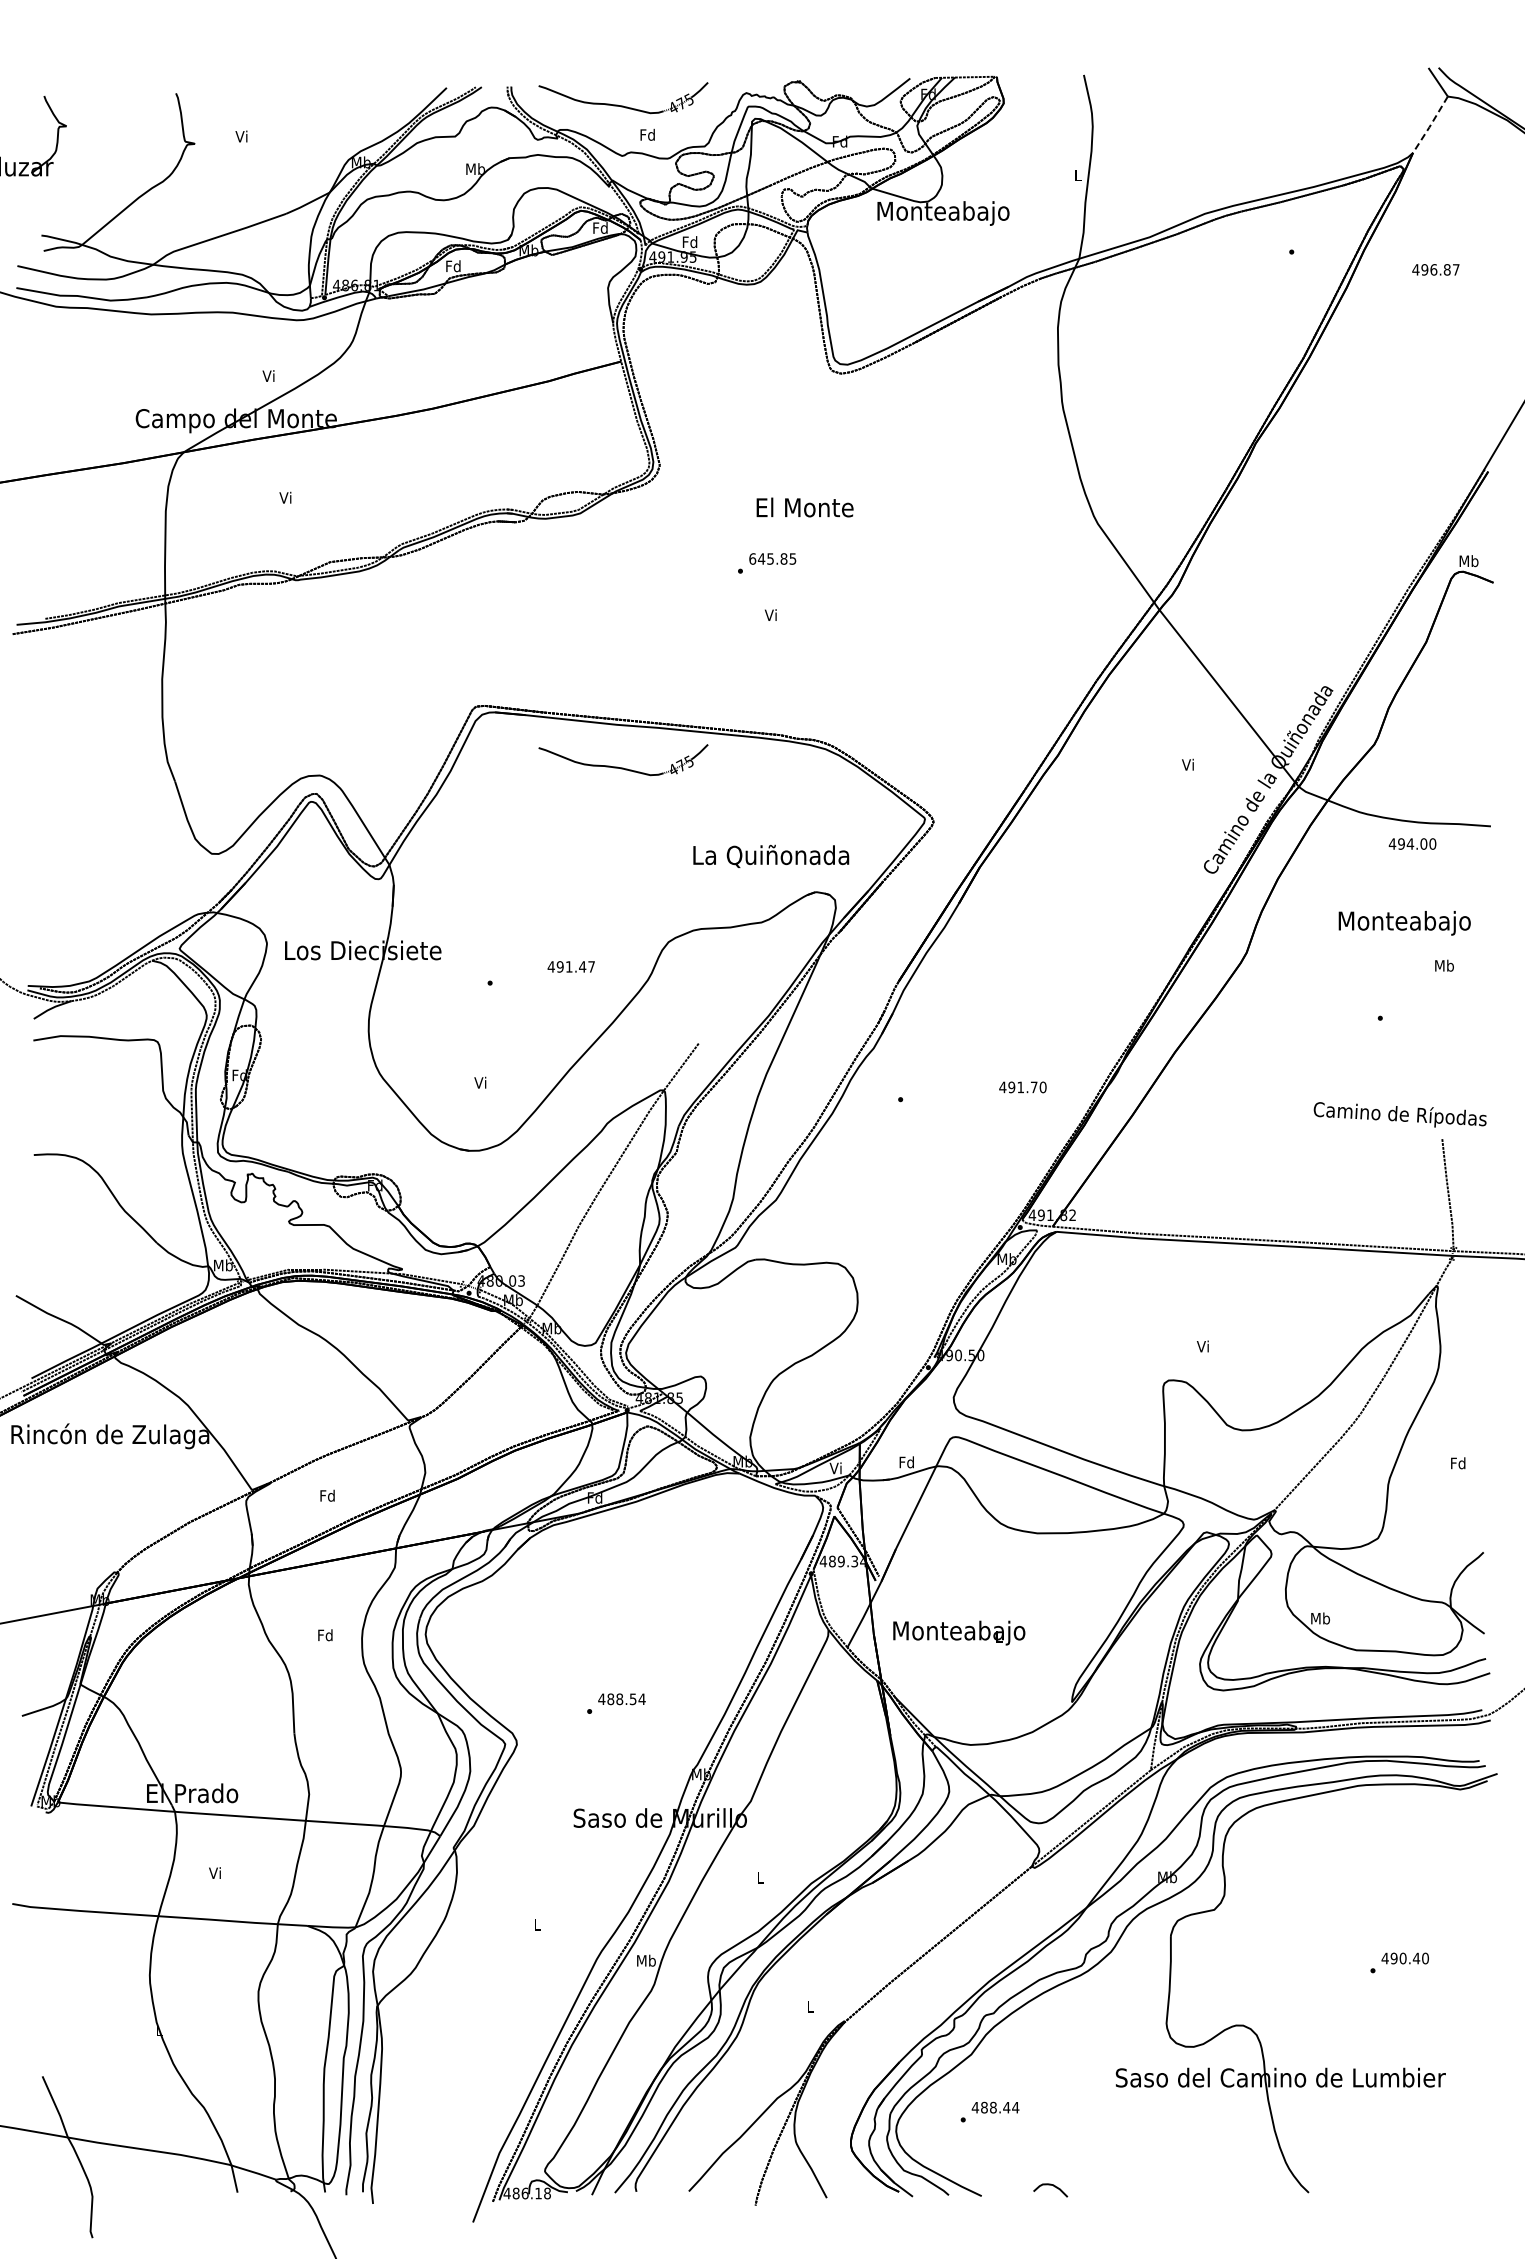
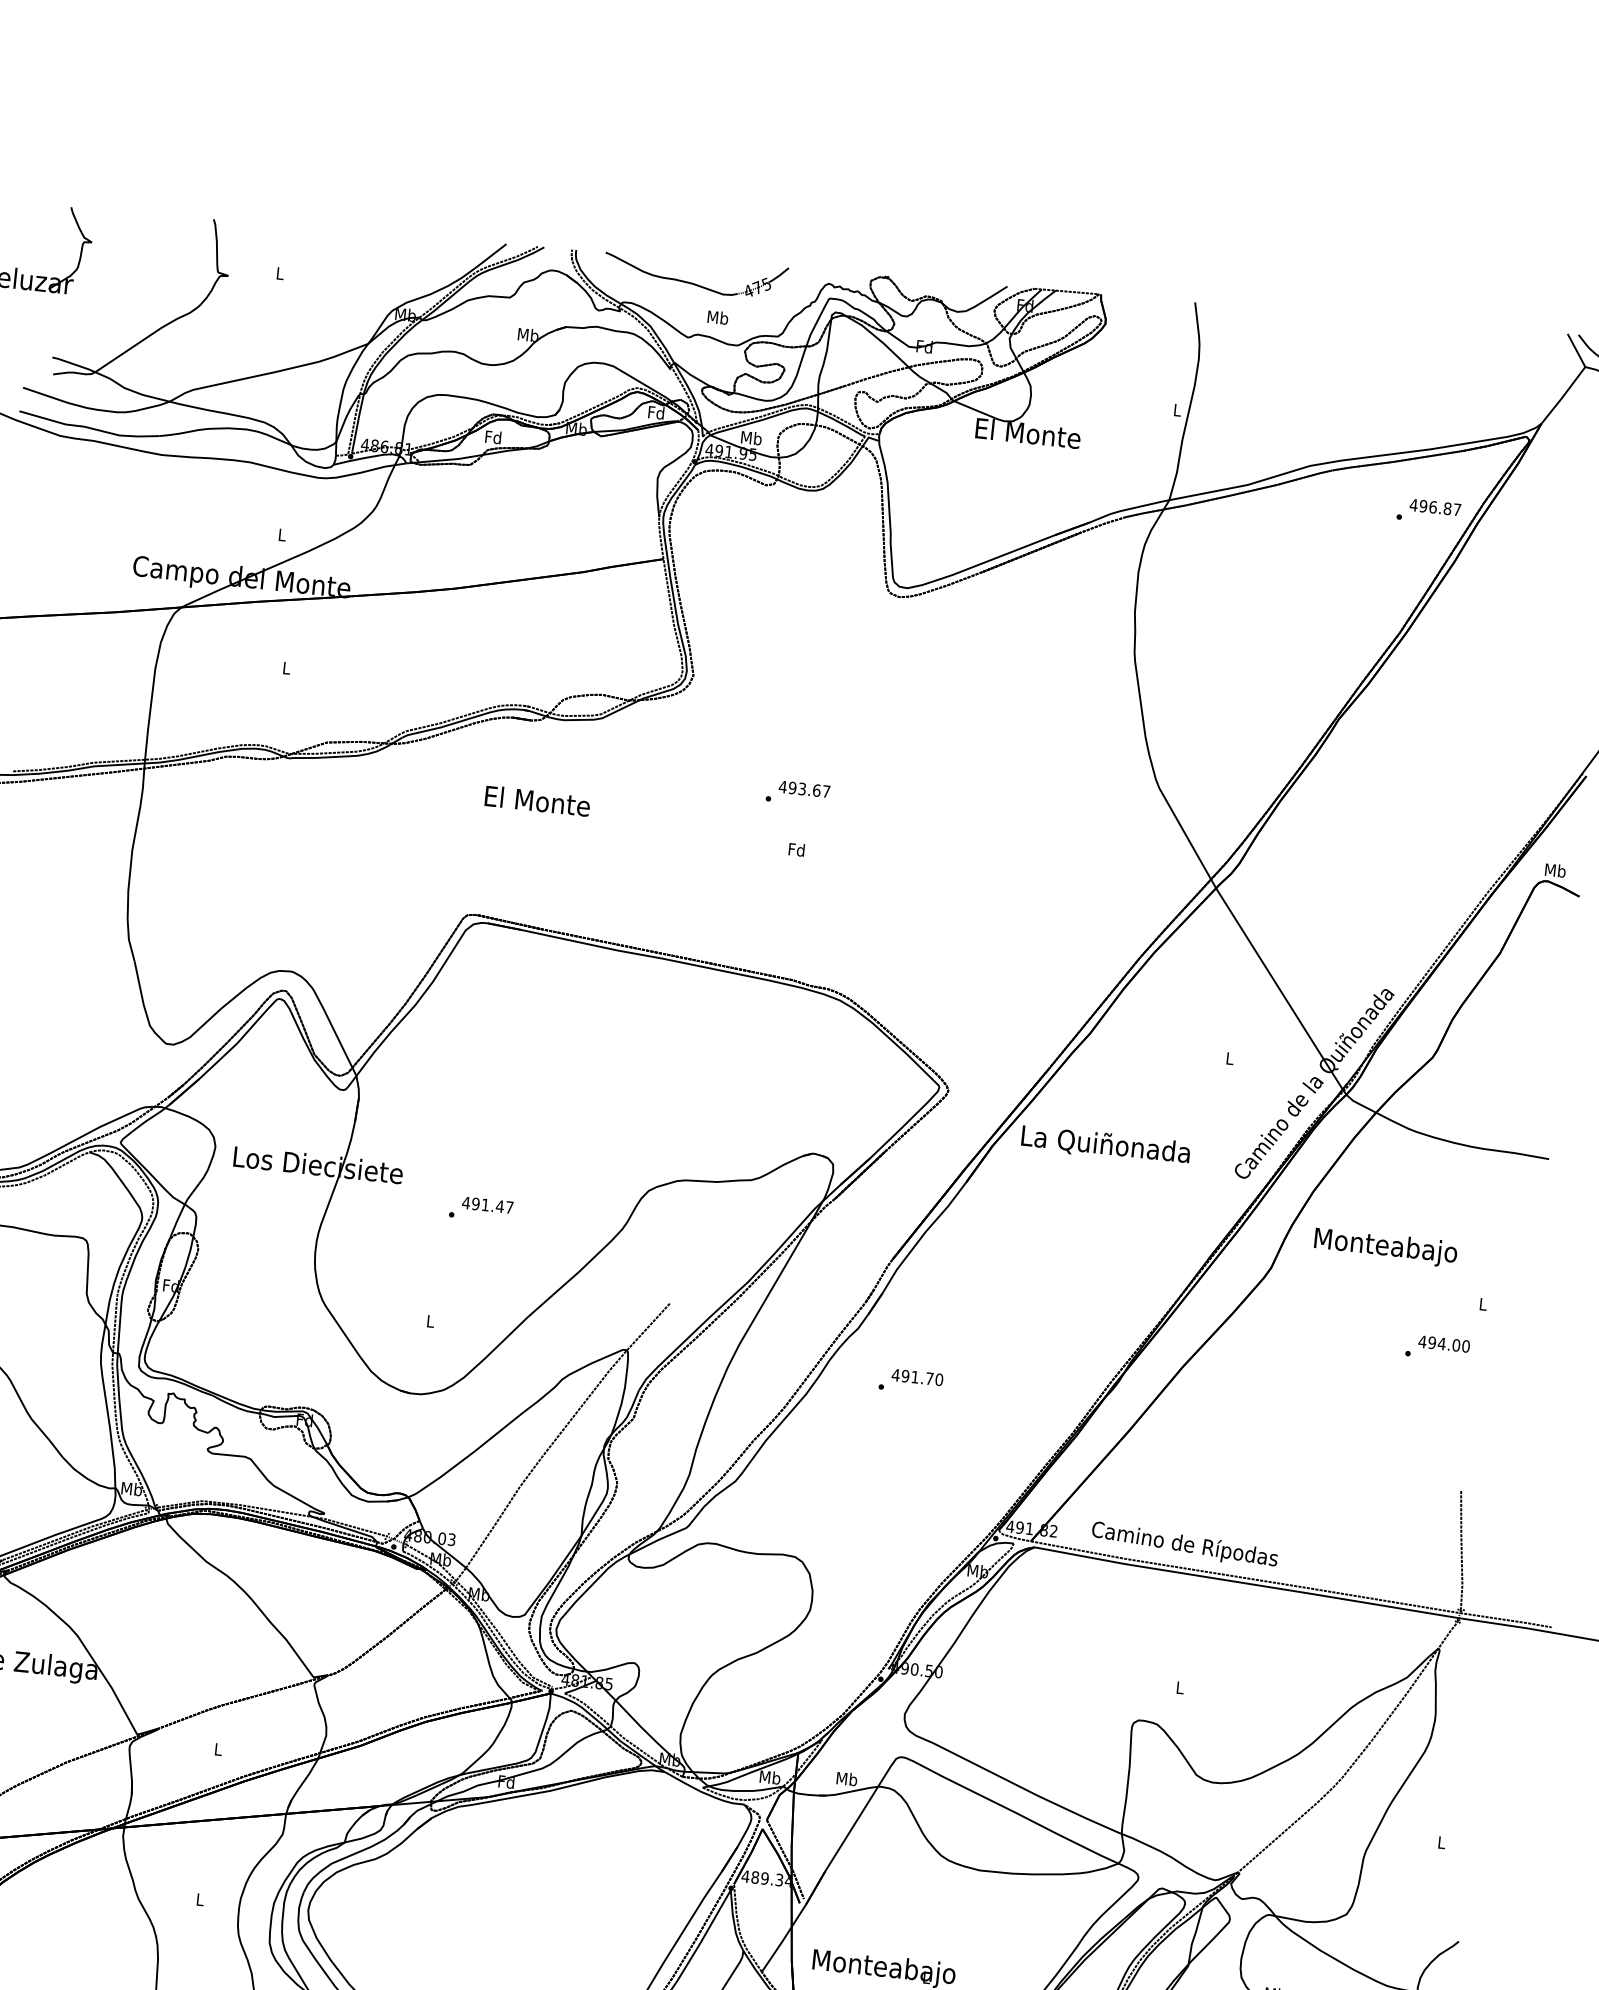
line: (1430, 125) -> (1563, 396), dashed -> solid
text: (647, 134) -> (717, 317), Fd -> Mb
text: (241, 136) -> (279, 273), Vi -> L
text: (943, 213) -> (1028, 435), Monteabajo -> El Monte
text: (689, 242) -> (750, 438), Fd -> Mb
text: (1435, 269) -> (1434, 507), moved
text: (268, 375) -> (281, 534), Vi -> L
text: (285, 497) -> (285, 667), Vi -> L
text: (804, 507) -> (537, 800), moved
text: (772, 558) -> (804, 788), 645.85 -> 493.67
text: (771, 615) -> (796, 850), Vi -> Fd
text: (1187, 764) -> (1228, 1058), Vi -> L
part: (623, 767) -> (619, 997), removed
text: (1412, 843) -> (1444, 1343), moved
text: (771, 855) -> (1106, 1144), moved
text: (1404, 923) -> (1385, 1247), moved
text: (1444, 965) -> (1483, 1303), Mb -> L
text: (570, 966) -> (486, 1204), moved
text: (480, 1082) -> (430, 1320), Vi -> L
text: (1022, 1087) -> (917, 1377), moved
text: (1399, 1114) -> (1184, 1544), moved
text: (1202, 1346) -> (1178, 1687), Vi -> L
text: (906, 1462) -> (846, 1779), Fd -> Mb
text: (1458, 1463) -> (1441, 1842), Fd -> L
text: (836, 1468) -> (770, 1777), Vi -> Mb
text: (327, 1495) -> (218, 1749), Fd -> L
text: (325, 1635) -> (200, 1899), Fd -> L

